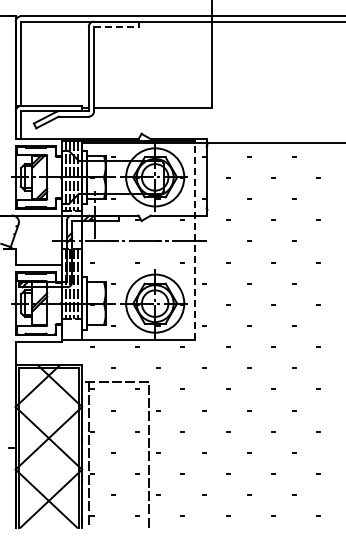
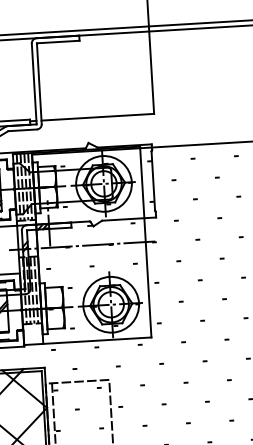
line: (116, 26) -> (58, 41), dashed -> solid
line: (195, 240) -> (146, 242), dashed -> solid

